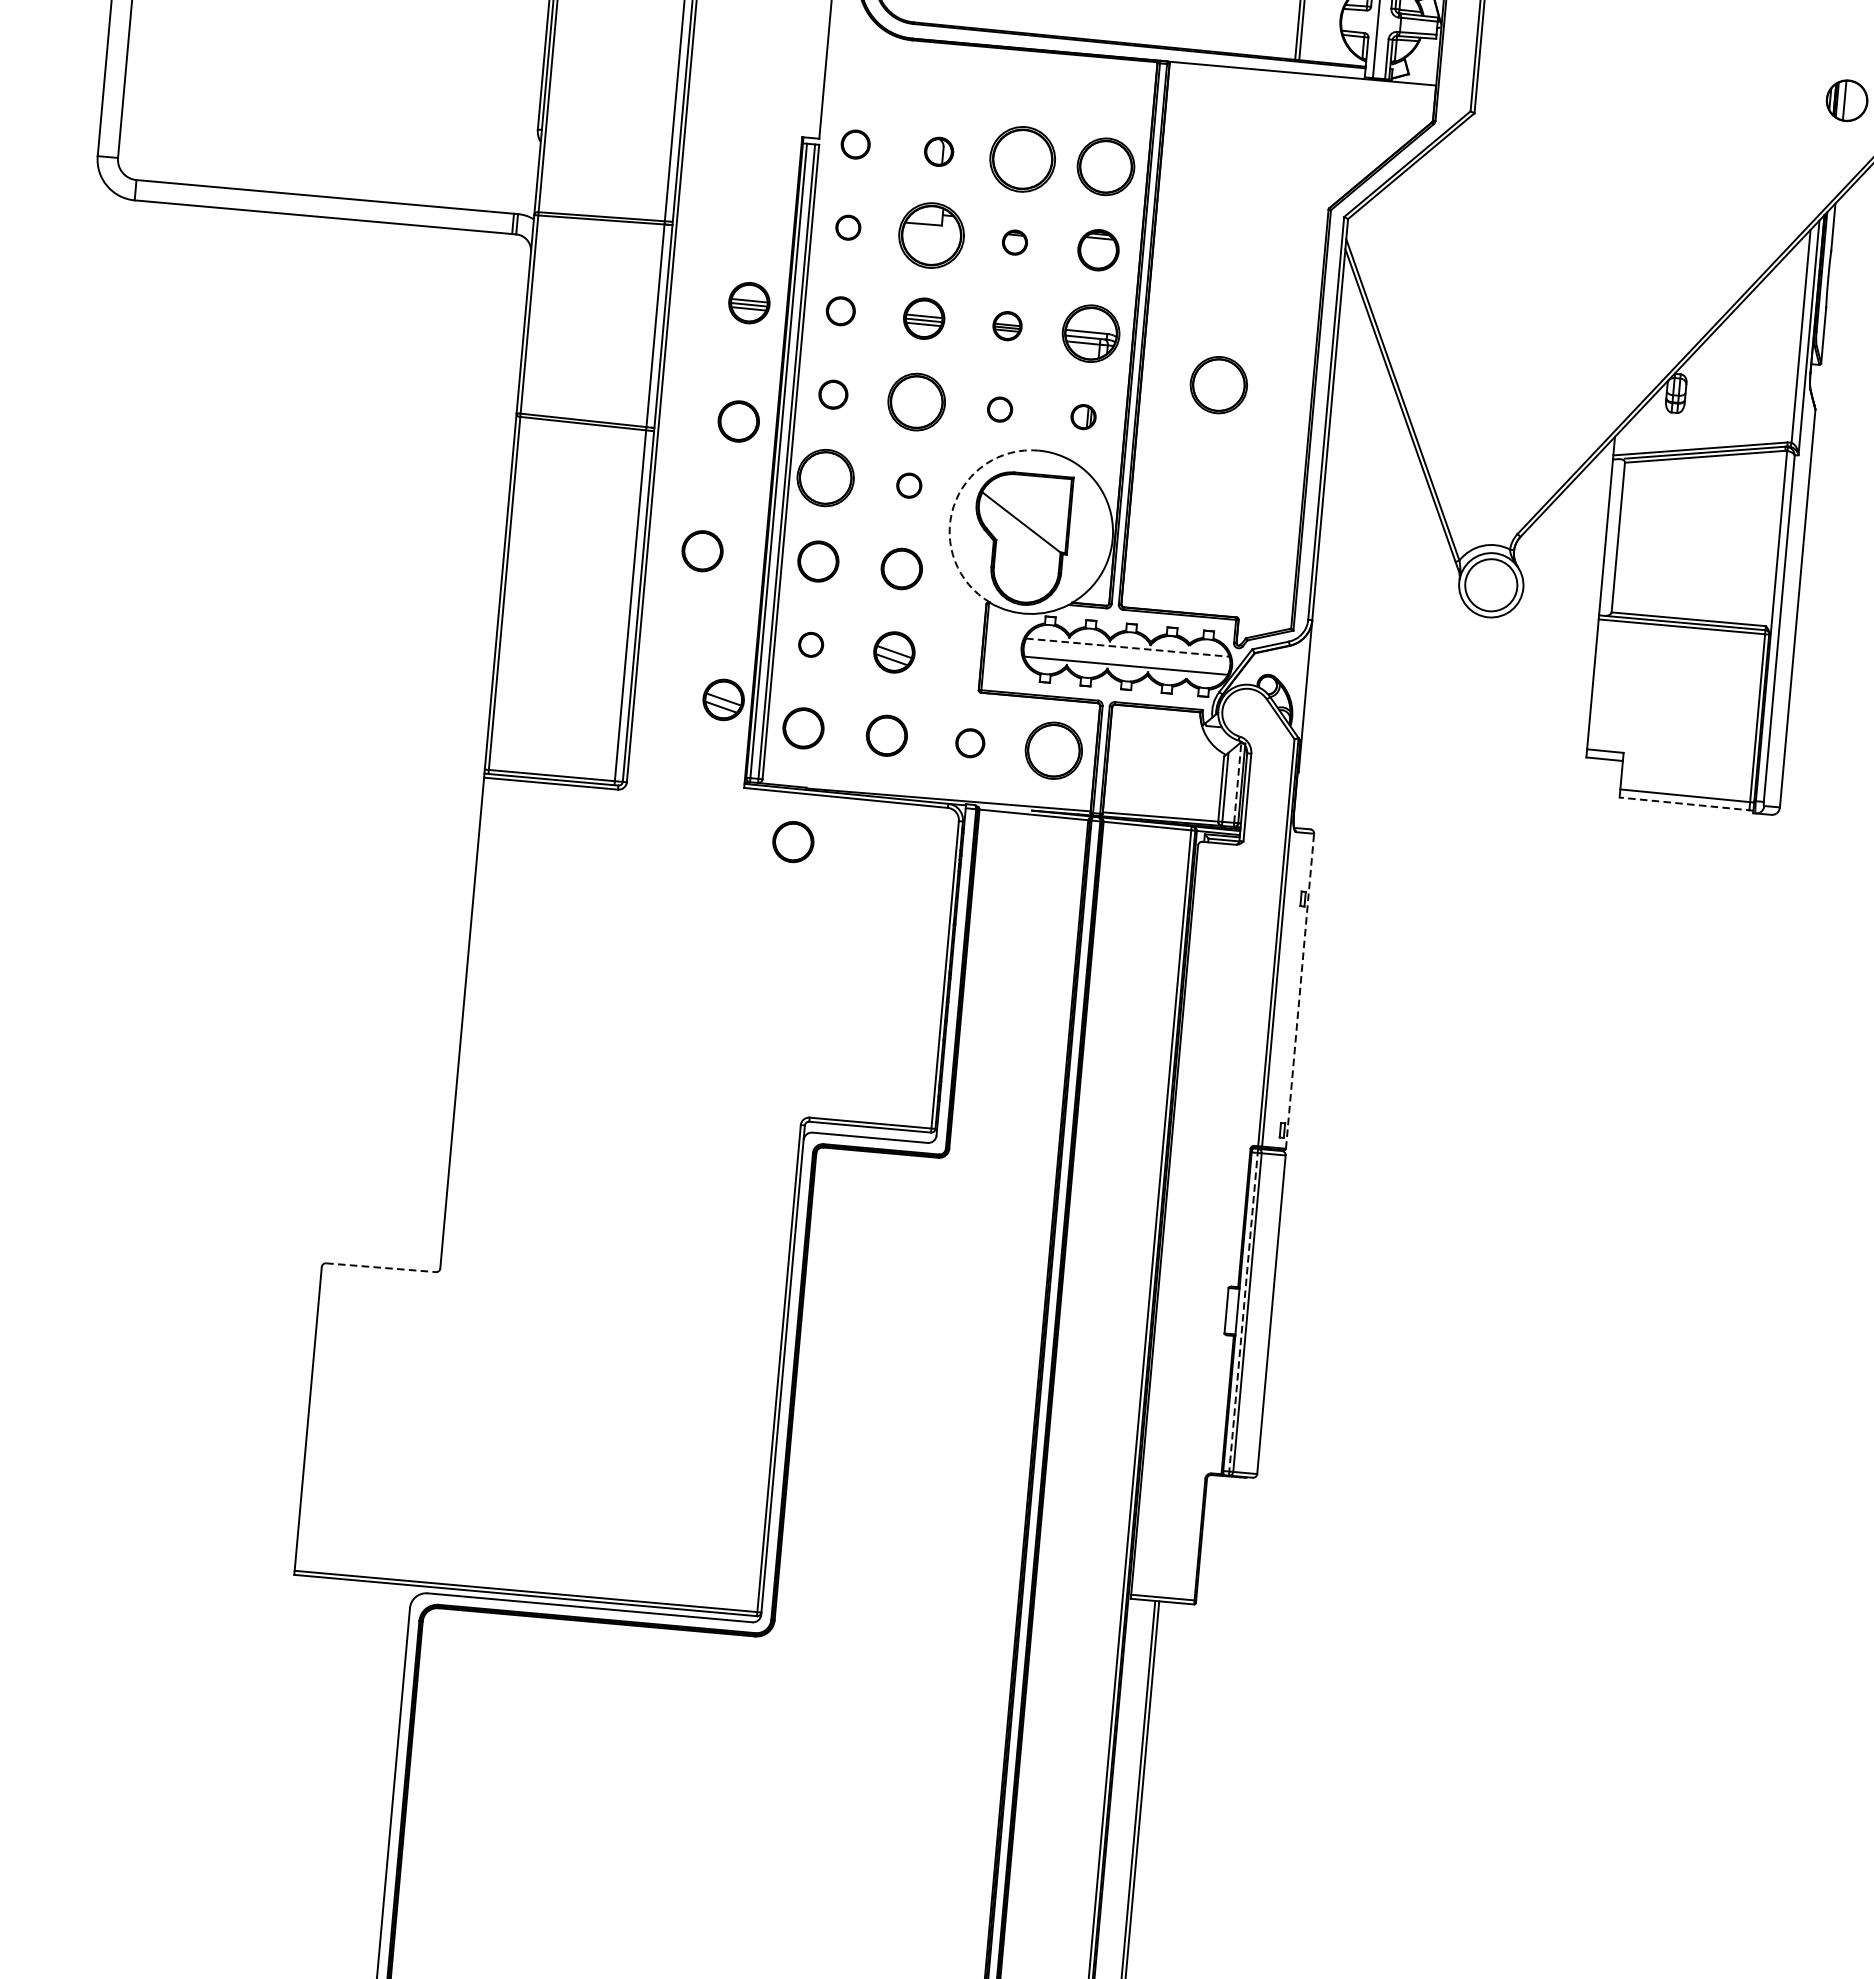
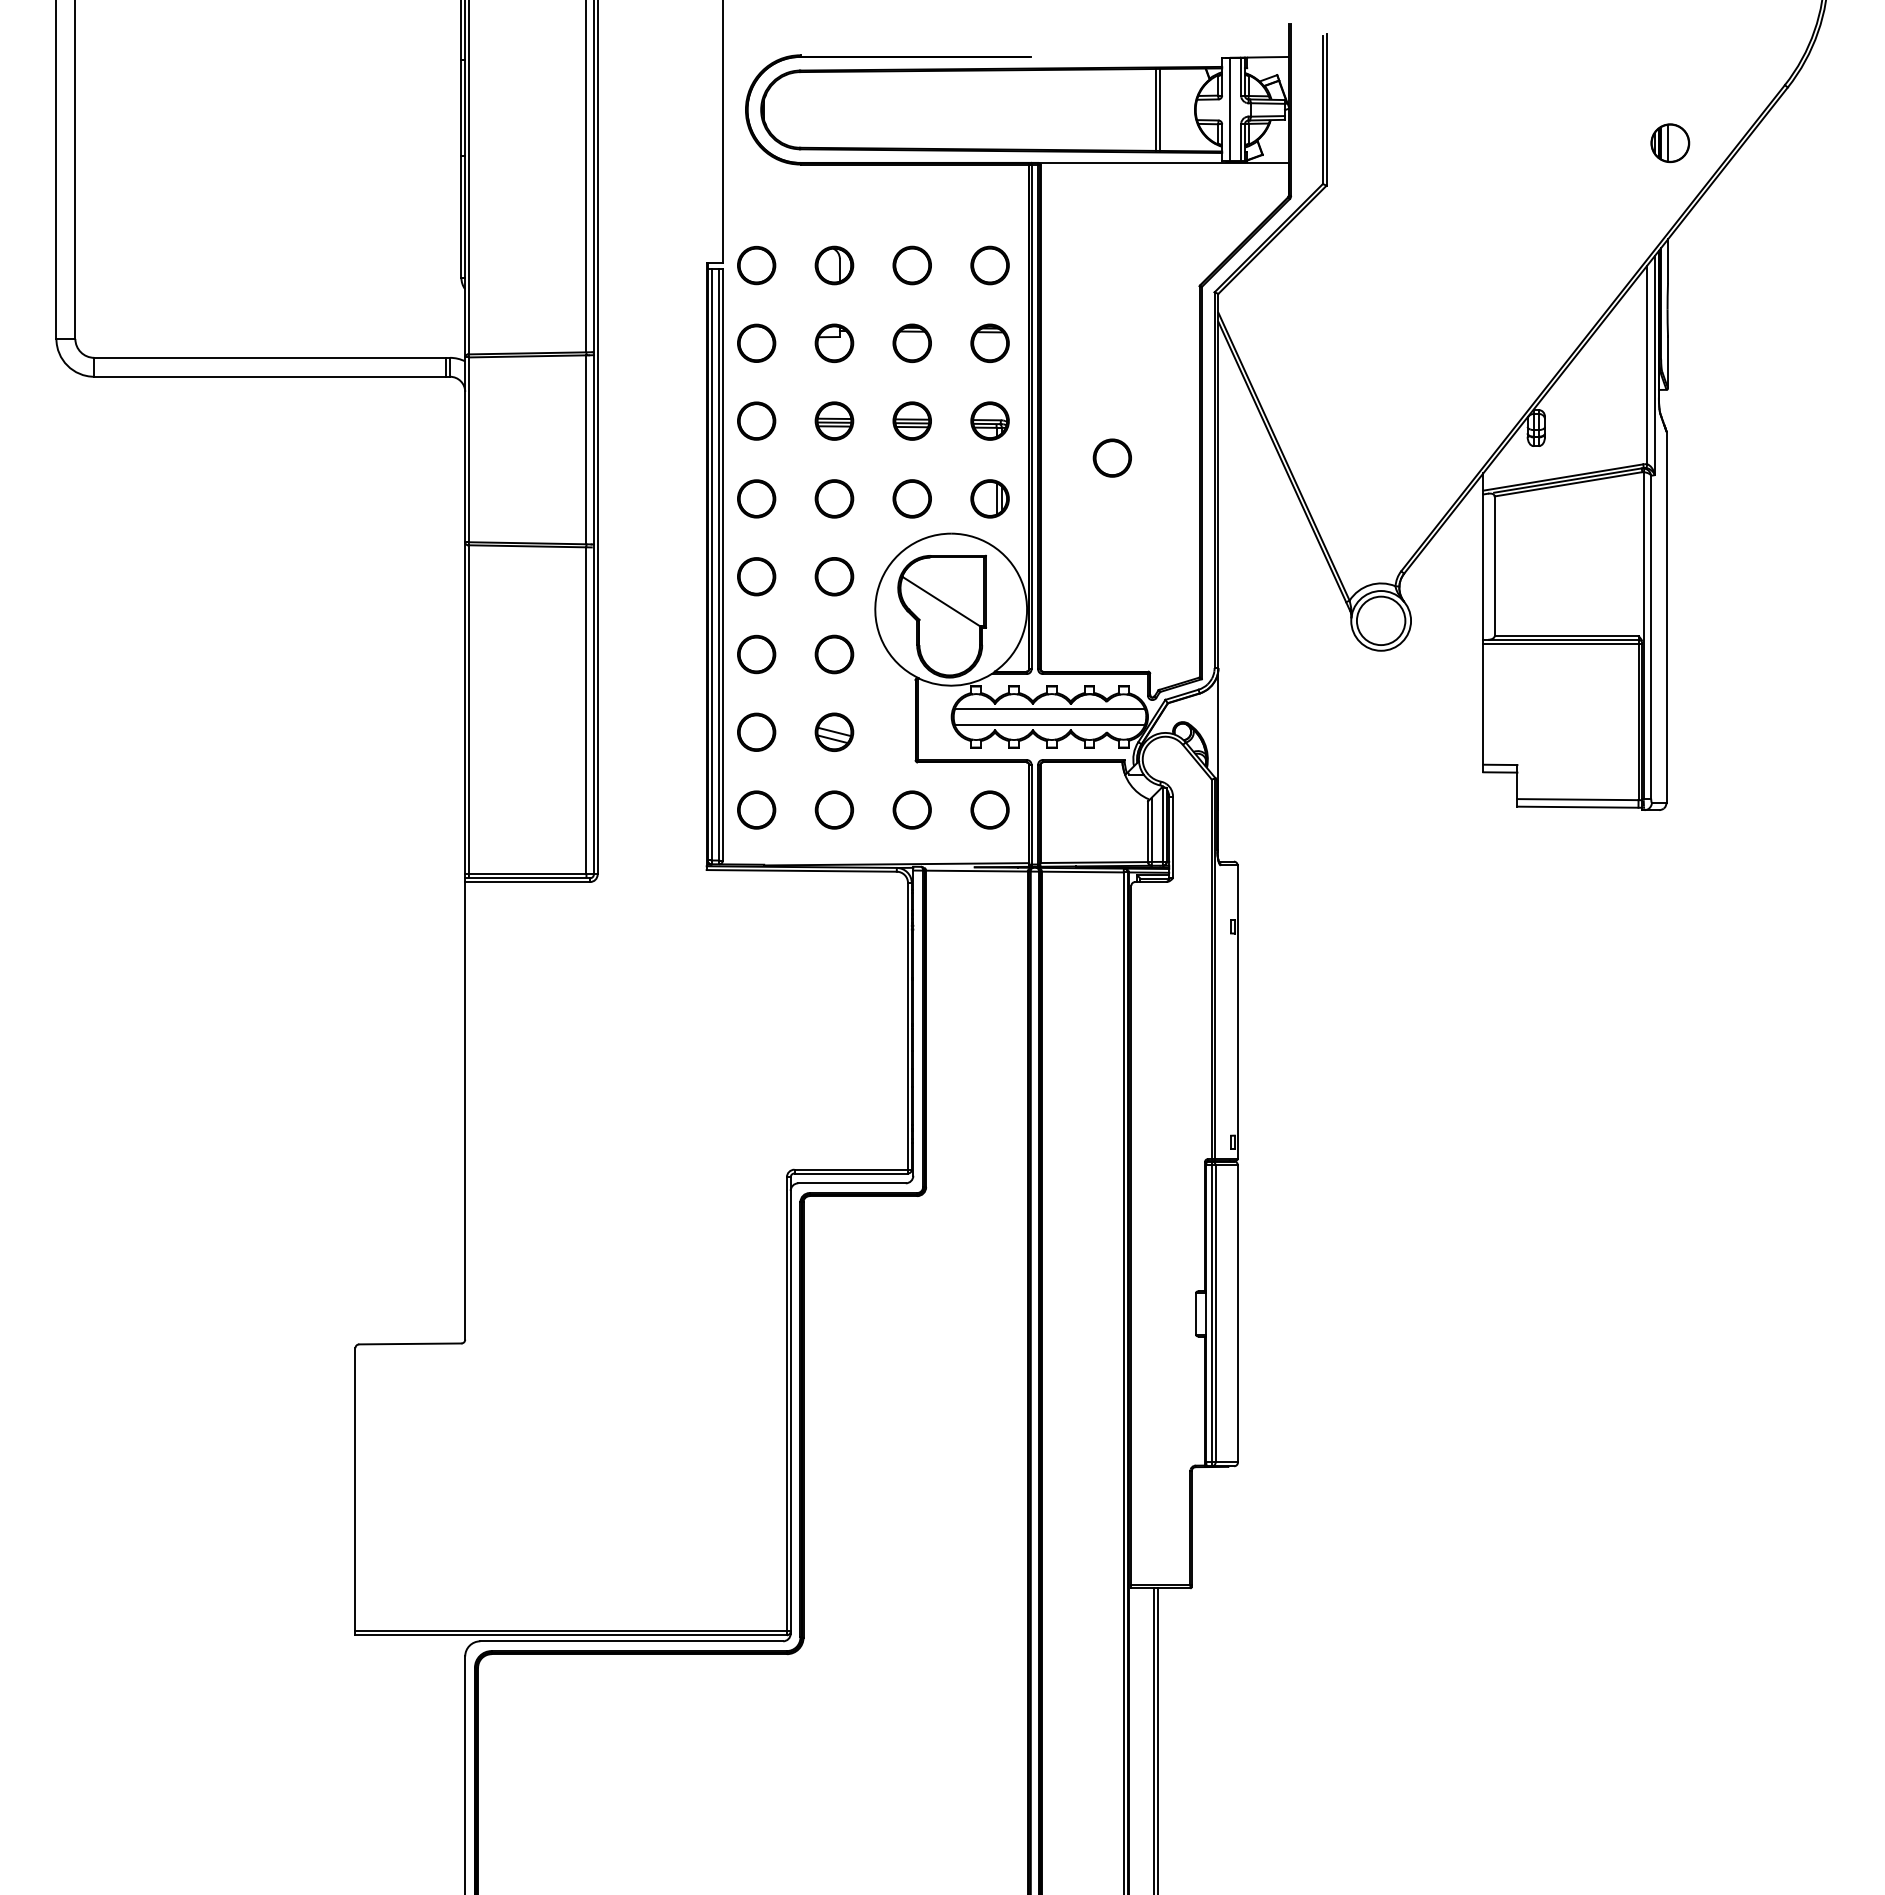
part: (855, 144) -> (756, 265), size x1.43
part: (939, 151) -> (834, 265), size x1.43
part: (1021, 159) -> (911, 265), size x0.62
part: (1105, 166) -> (989, 265), size x0.71
part: (848, 226) -> (756, 342), size x1.67
part: (931, 234) -> (834, 342), size x0.62
part: (1014, 241) -> (911, 342), size x1.67
part: (749, 302) -> (671, 420), removed
part: (840, 310) -> (756, 420), size x1.43
part: (1006, 325) -> (911, 420), size x1.43
part: (1090, 332) -> (989, 420), size x0.71
part: (1217, 384) -> (1111, 457), size x0.71
part: (833, 394) -> (756, 498), size x1.43
part: (916, 401) -> (834, 498), size x0.71
part: (999, 409) -> (911, 498), size x1.67
part: (1083, 416) -> (989, 498), size x1.67
part: (738, 421) -> (671, 531), removed
part: (825, 477) -> (756, 576), size x0.71
part: (909, 485) -> (834, 576), size x1.67
arc: (953, 506) -> (877, 592), dashed -> solid
part: (702, 551) -> (648, 654), removed
part: (810, 644) -> (756, 731), size x1.67
line: (1128, 647) -> (1050, 708), dashed -> solid
part: (723, 699) -> (680, 789), removed
part: (969, 742) -> (911, 809), size x1.43
circle: (1053, 750) -> (989, 809), size x0.71
line: (1237, 782) -> (1162, 824), dashed -> solid
line: (1686, 804) -> (1579, 807), dashed -> solid
part: (793, 841) -> (756, 915), removed
line: (1299, 991) -> (1237, 1012), dashed -> solid
line: (381, 1267) -> (410, 1343), dashed -> solid
line: (1242, 1312) -> (1211, 1314), dashed -> solid

